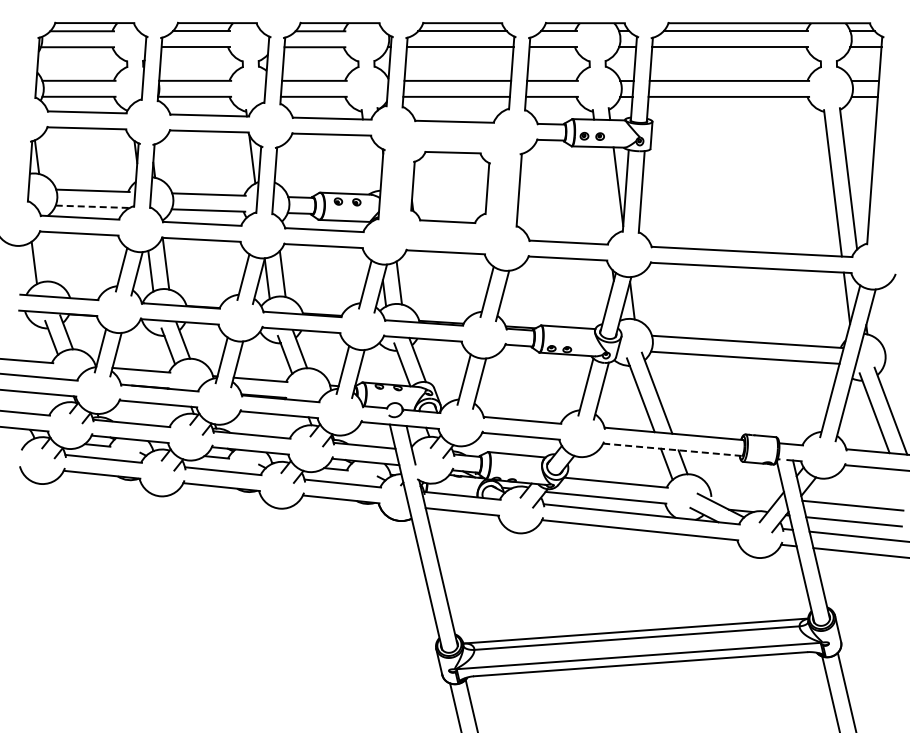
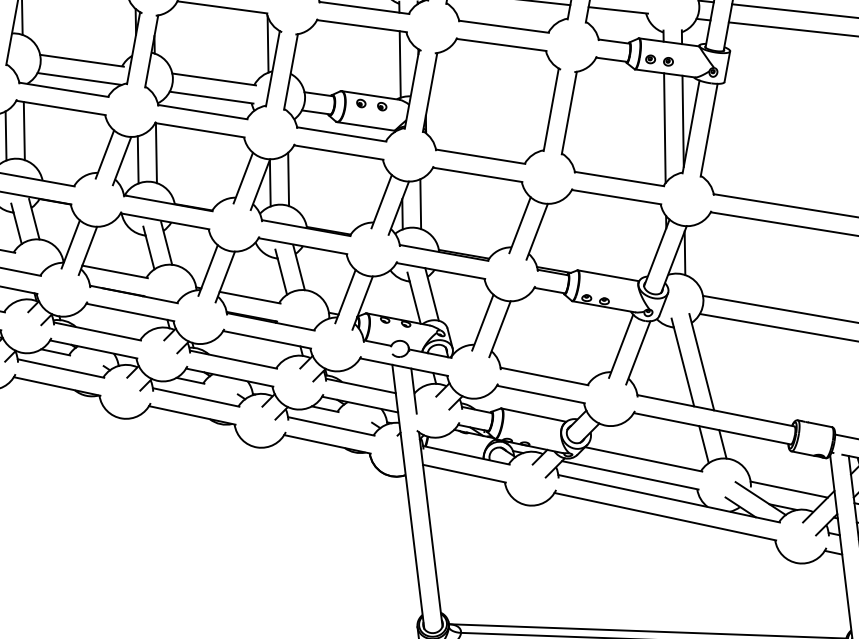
line: (368, 163) -> (400, 63), added
part: (450, 187) -> (491, 101), size x1.43
line: (603, 194) -> (665, 128), added
line: (92, 206) -> (79, 78), dashed -> solid
line: (49, 256) -> (24, 130), added
line: (672, 449) -> (712, 428), dashed -> solid
line: (744, 494) -> (789, 488), added

